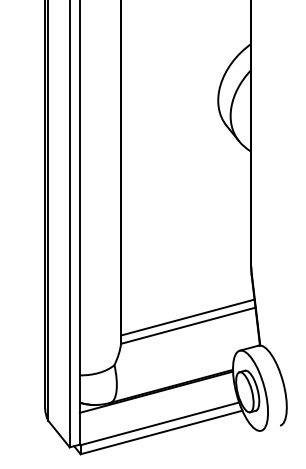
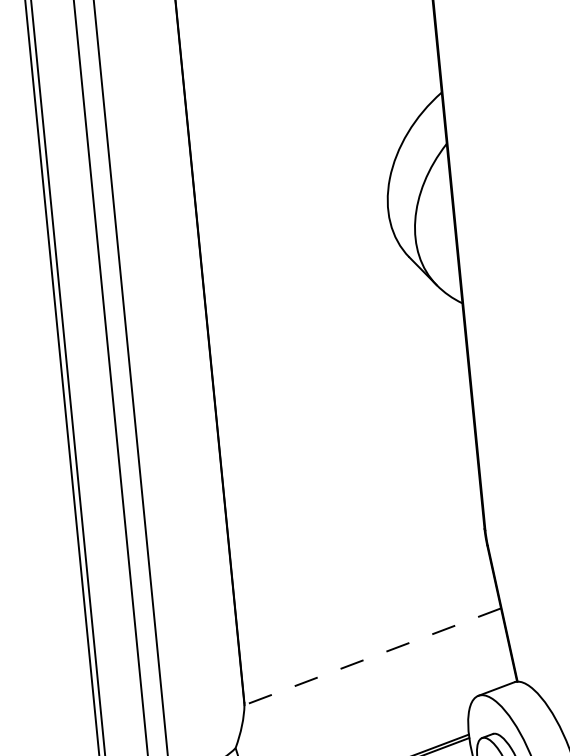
line: (187, 317) -> (369, 640), removed
line: (188, 325) -> (373, 656), solid -> dashed

